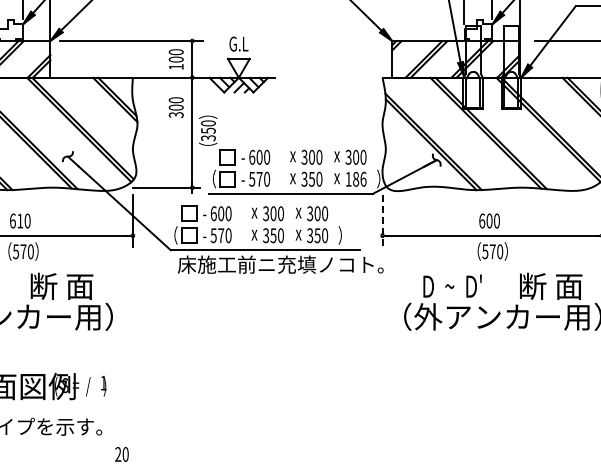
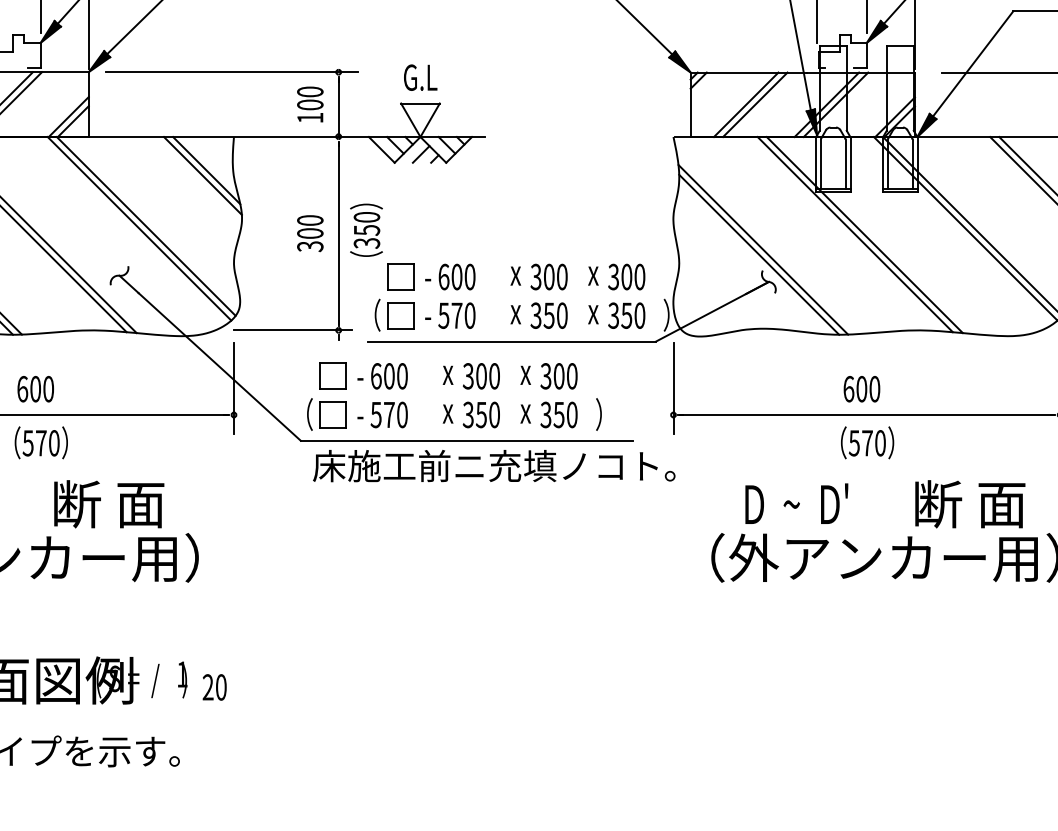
text: (175, 107) -> (308, 233), moved
text: (355, 178) -> (625, 314), 186 -> 350
text: (20, 220) -> (36, 388), 610 -> 600
line: (382, 220) -> (673, 388), dashed -> solid
text: (121, 454) -> (213, 687), moved

